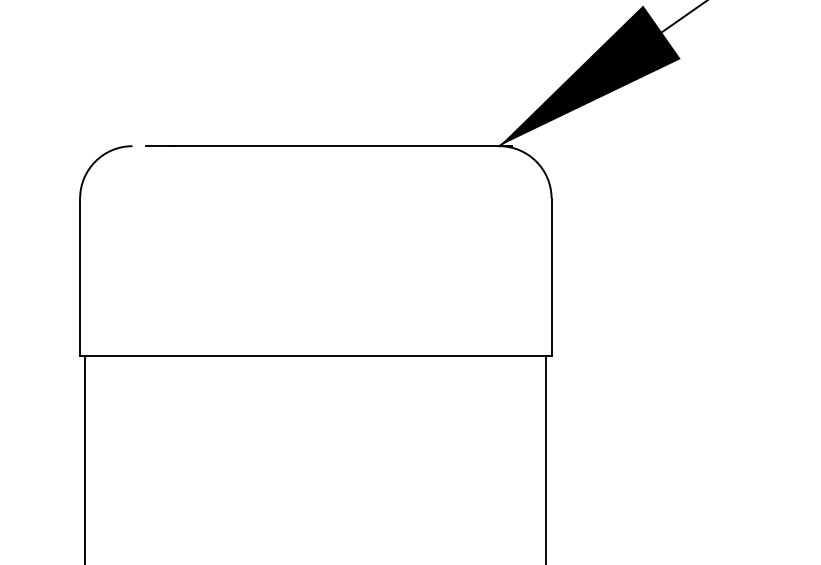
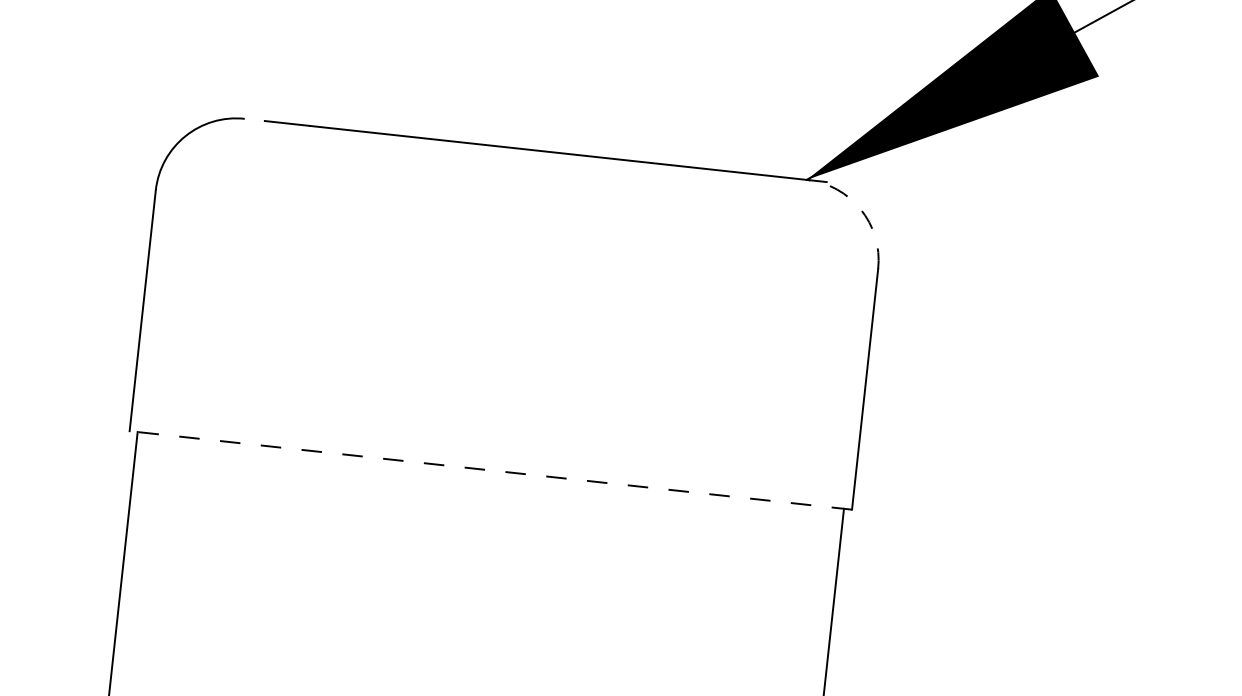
arc: (536, 161) -> (861, 209), solid -> dashed
line: (315, 355) -> (490, 470), solid -> dashed

